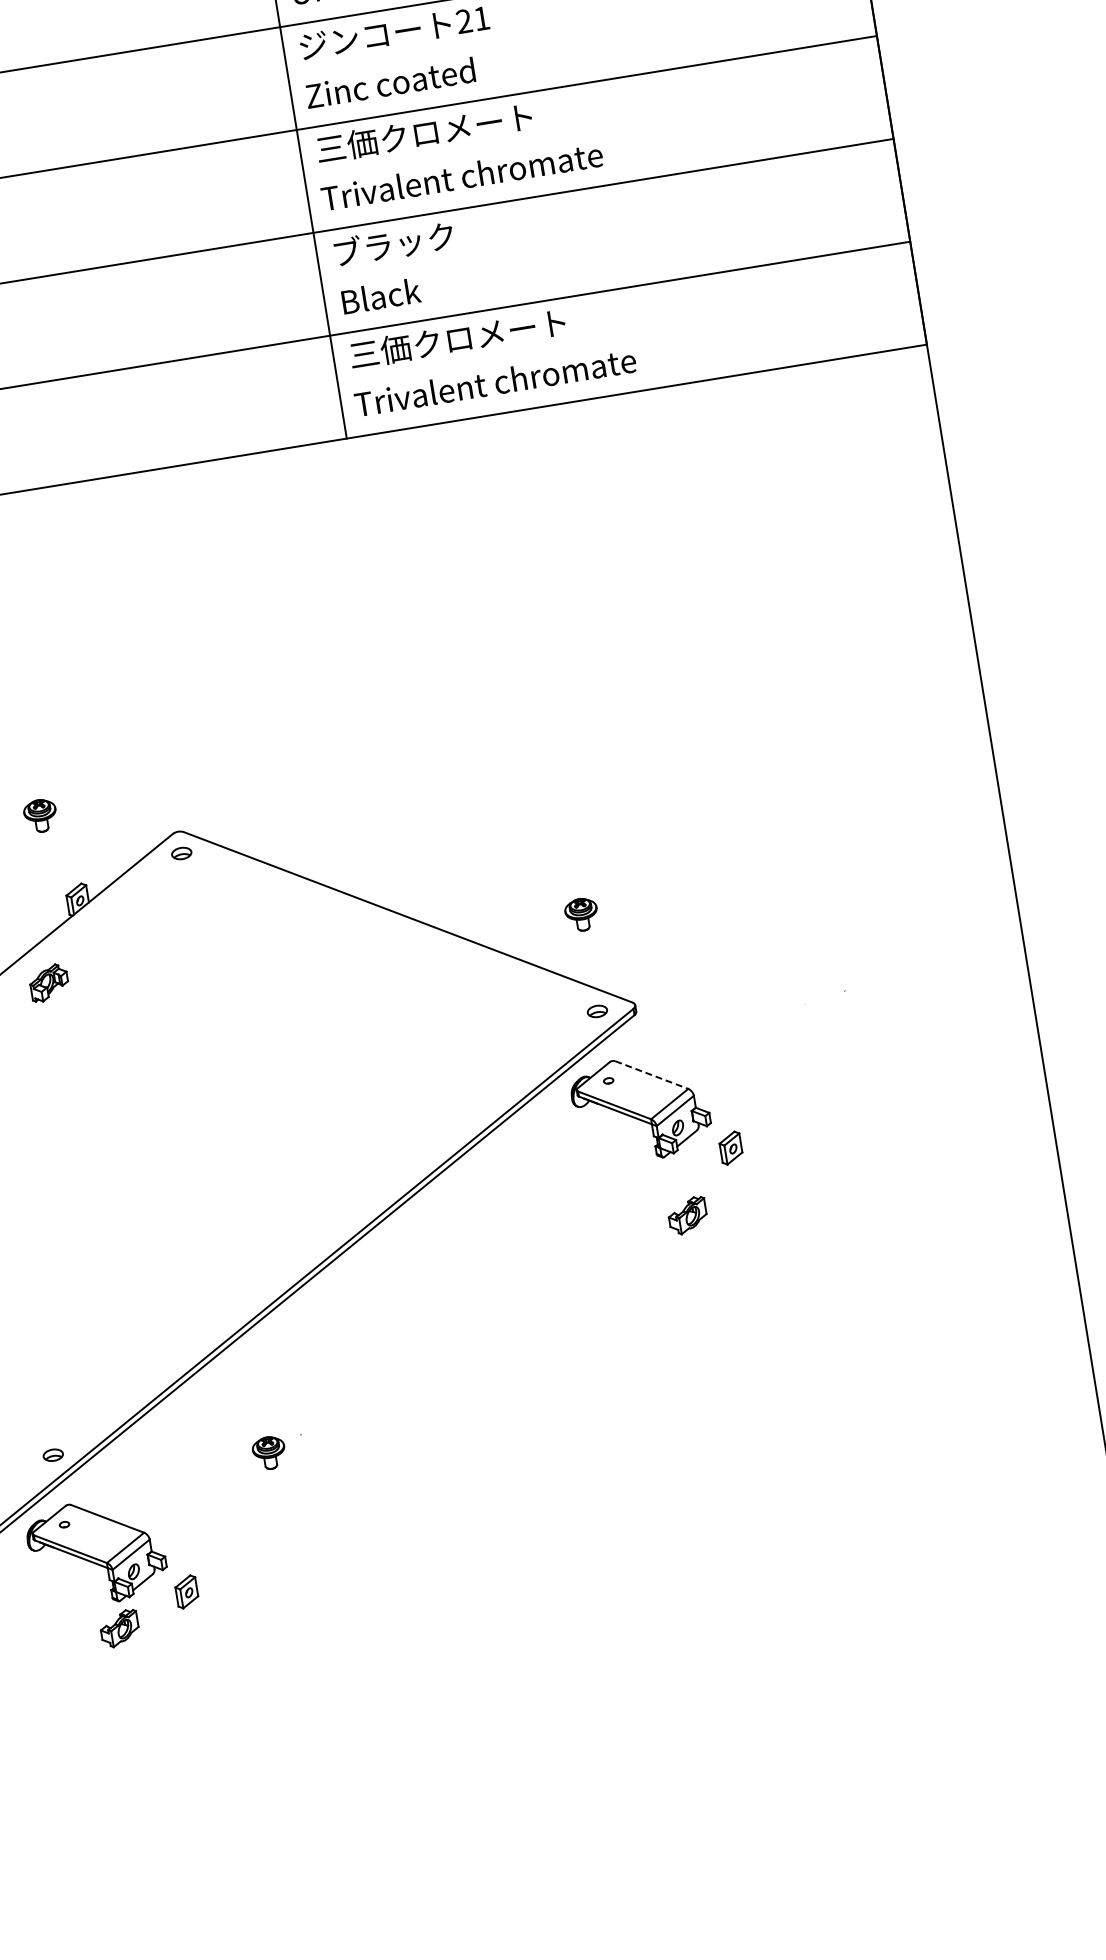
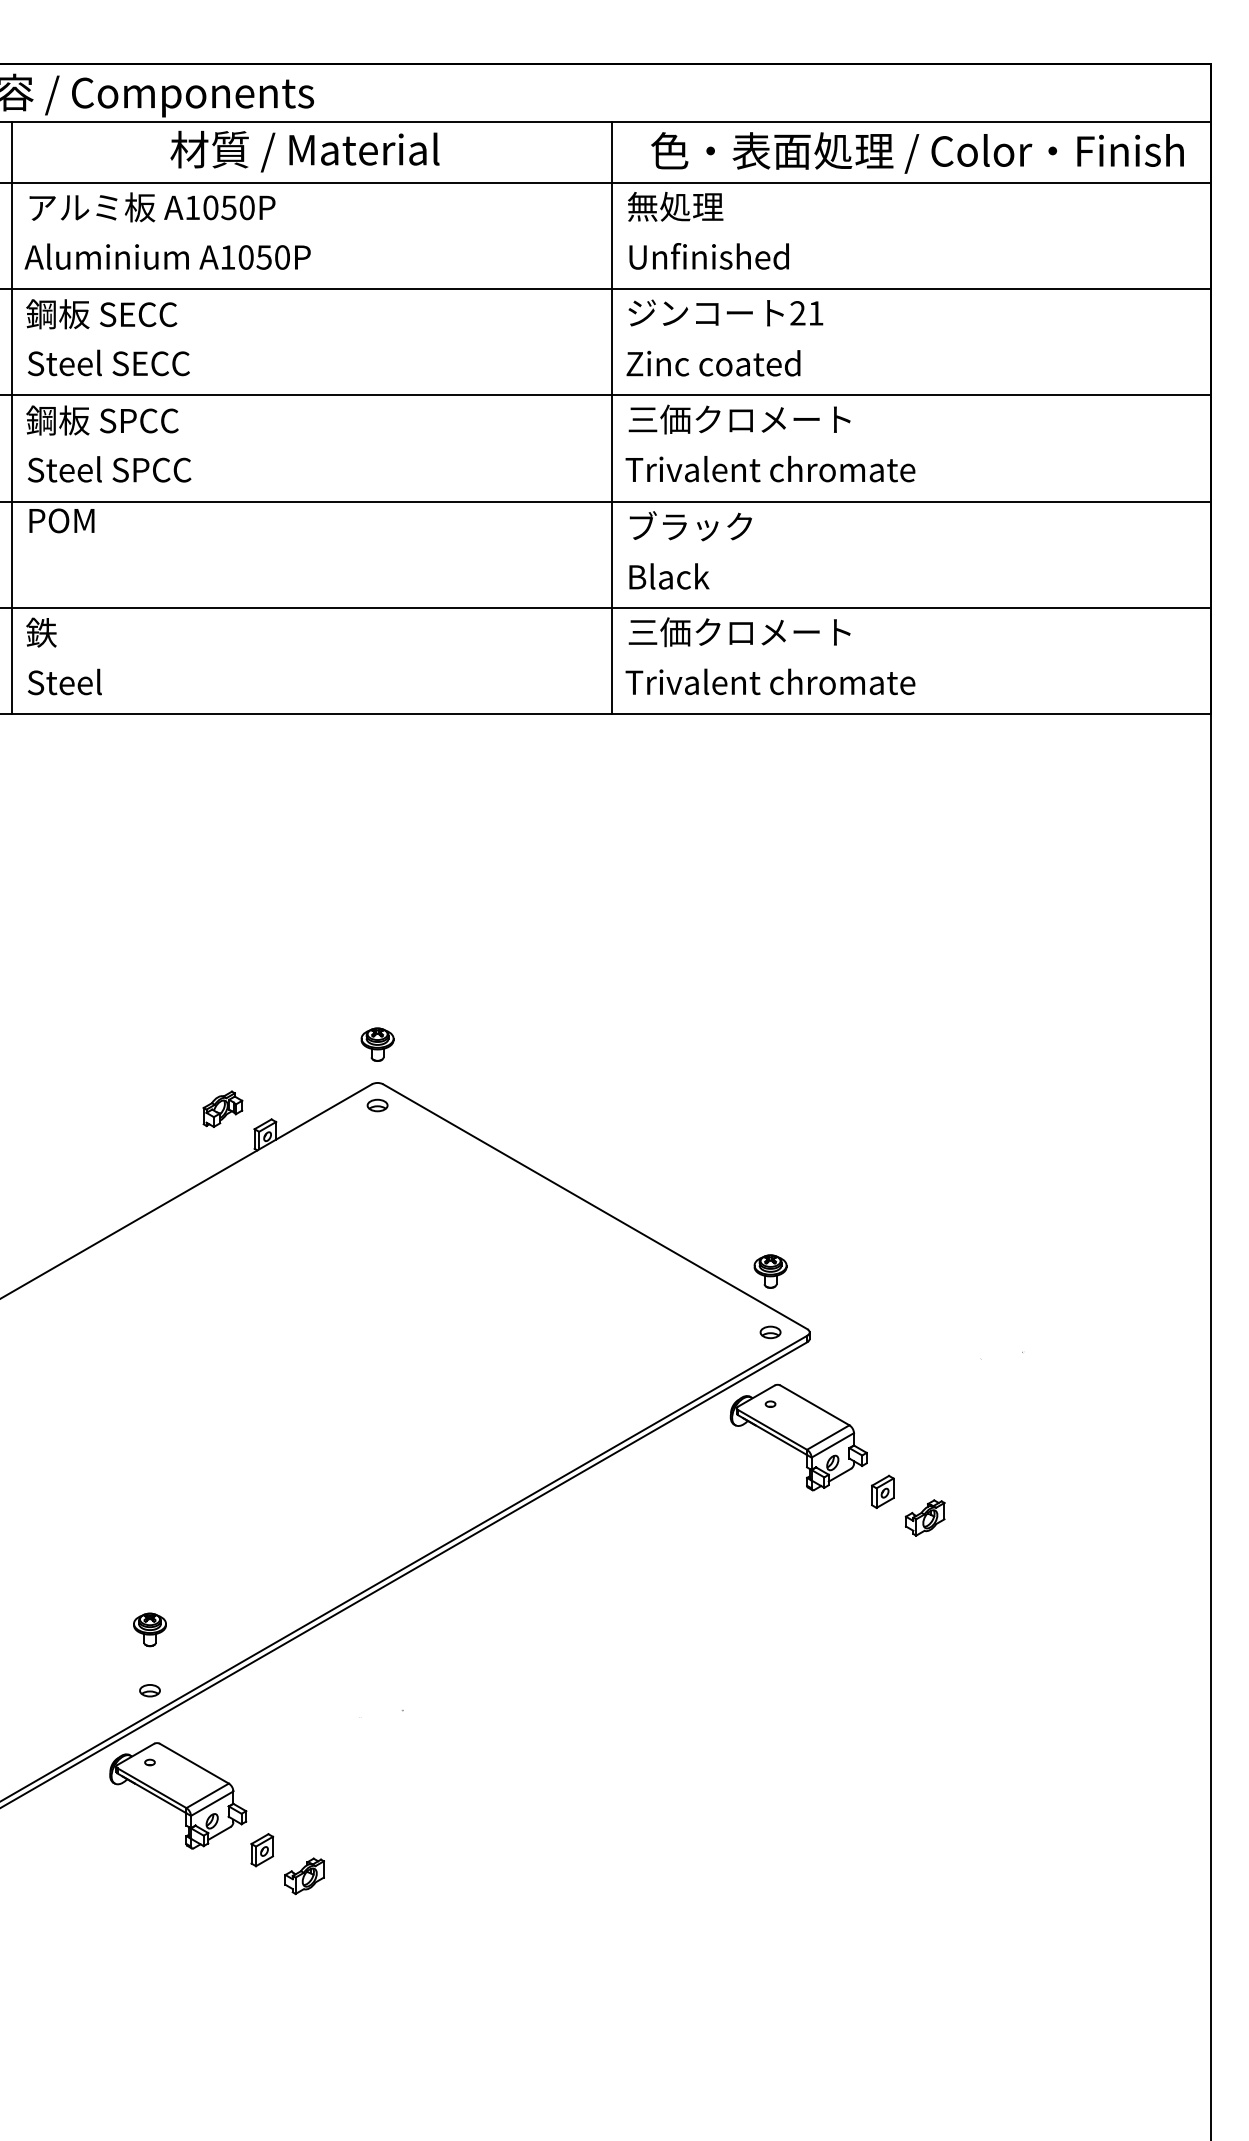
part: (40, 815) -> (377, 1044), moved
part: (581, 914) -> (770, 1271), moved
part: (48, 982) -> (222, 1108), moved
line: (651, 1075) -> (814, 1405), dashed -> solid
part: (686, 1215) -> (924, 1517), moved
part: (268, 1452) -> (149, 1629), moved
part: (119, 1628) -> (304, 1876), moved

